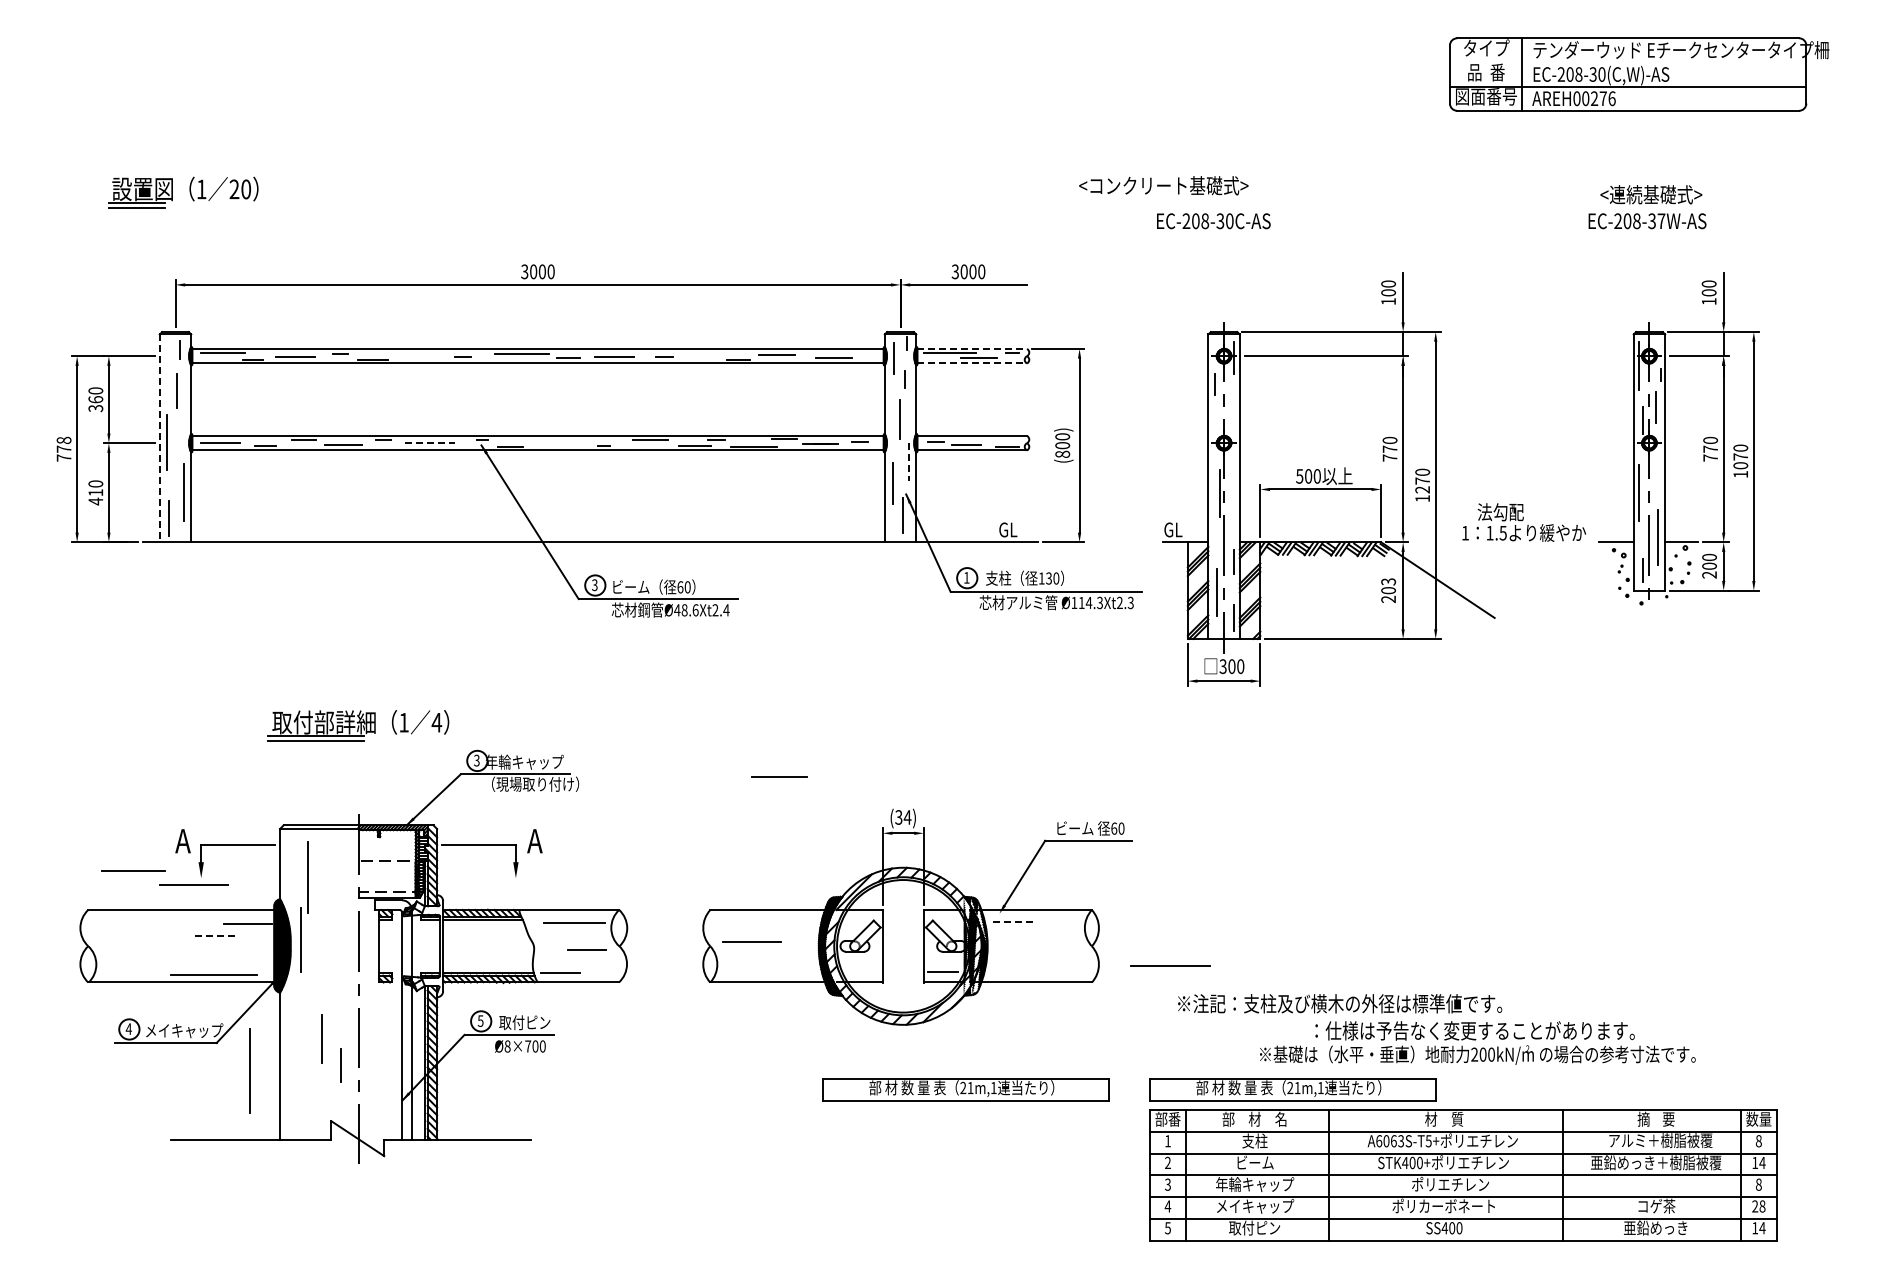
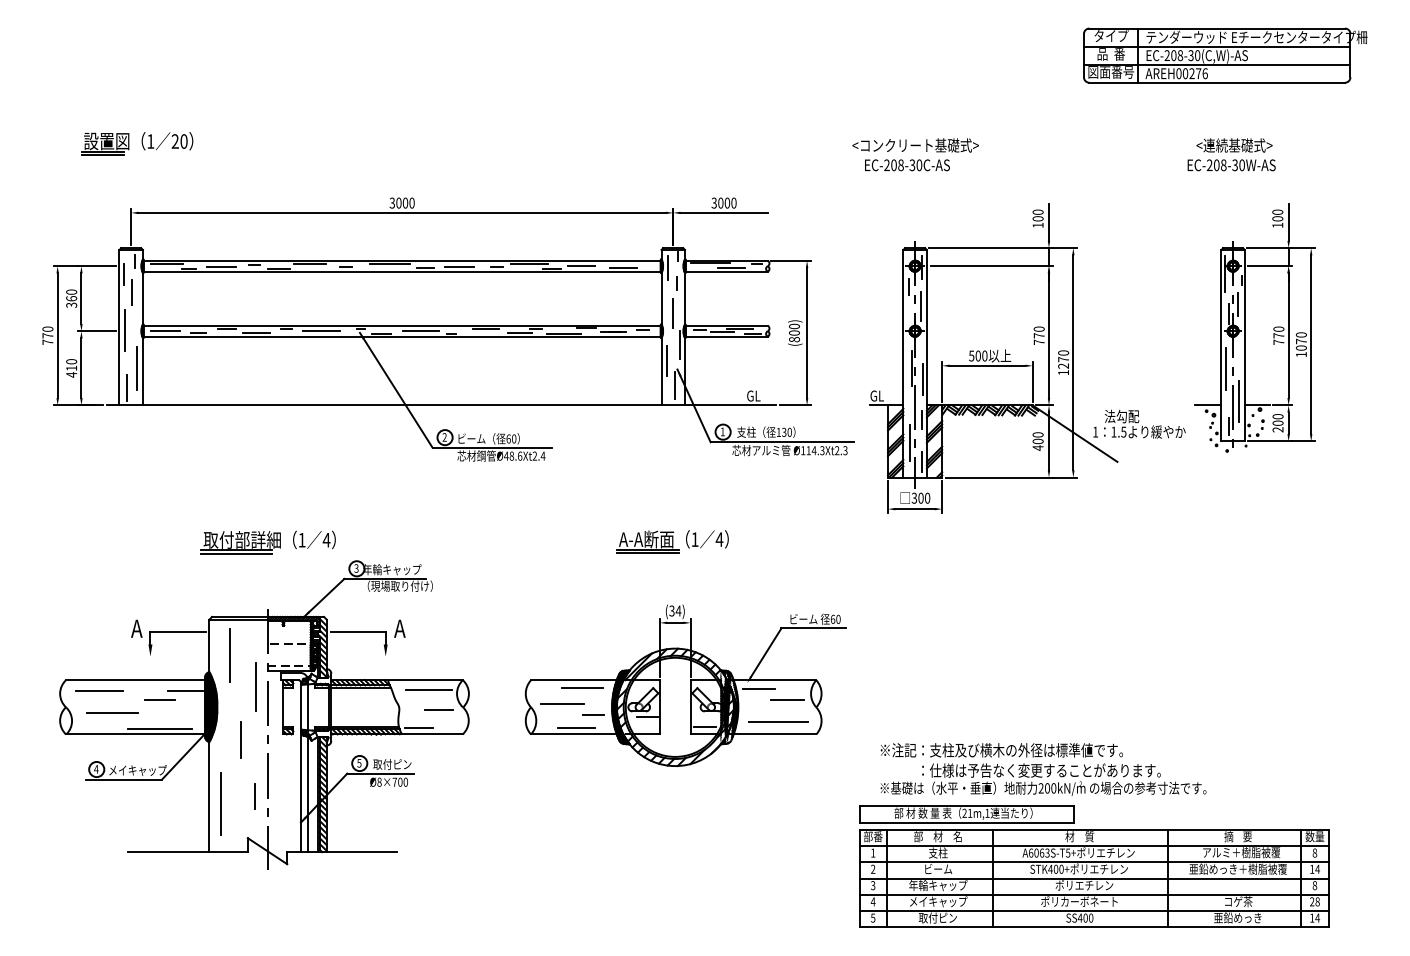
line: (1627, 62) -> (1216, 46), added
text: (1163, 185) -> (915, 145), moved
text: (1661, 221) -> (1242, 165), EC-208-37W-AS -> EC-208-30W-AS
line: (972, 348) -> (727, 260), dashed -> solid
line: (414, 353) -> (309, 264), added
line: (707, 353) -> (528, 264), added
line: (972, 363) -> (727, 271), dashed -> solid
line: (165, 367) -> (123, 274), added
line: (1231, 409) -> (920, 306), added
line: (159, 438) -> (119, 327), dashed -> solid
text: (63, 440) -> (47, 329), 778 -> 770
line: (989, 440) -> (739, 329), added
line: (429, 443) -> (321, 331), dashed -> solid
line: (563, 443) -> (421, 331), added
line: (909, 461) -> (679, 344), dashed -> solid
line: (1234, 507) -> (922, 379), added
text: (1523, 522) -> (1138, 424), moved
text: (594, 585) -> (444, 437), 3 -> 2
text: (1388, 590) -> (1038, 441), 203 -> 400
part: (899, 724) -> (672, 541), added
line: (779, 776) -> (582, 687), moved
line: (133, 870) -> (99, 691), moved
line: (193, 884) -> (112, 712), moved
line: (1015, 922) -> (759, 689), dashed -> solid
line: (215, 936) -> (161, 700), dashed -> solid
line: (1053, 936) -> (787, 700), added
line: (300, 939) -> (255, 686), moved
line: (794, 956) -> (593, 714), added
line: (866, 959) -> (647, 717), added
line: (1170, 965) -> (778, 721), moved
line: (770, 973) -> (576, 727), added
line: (321, 1038) -> (240, 739), moved
text: (1477, 1042) -> (1043, 779), moved
line: (249, 1070) -> (220, 803), moved
part: (965, 1089) -> (721, 814), removed

